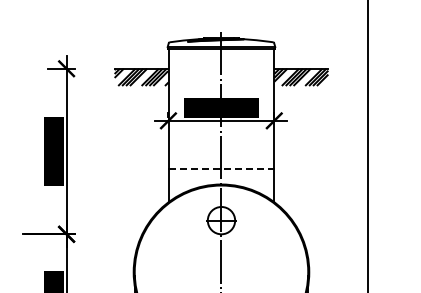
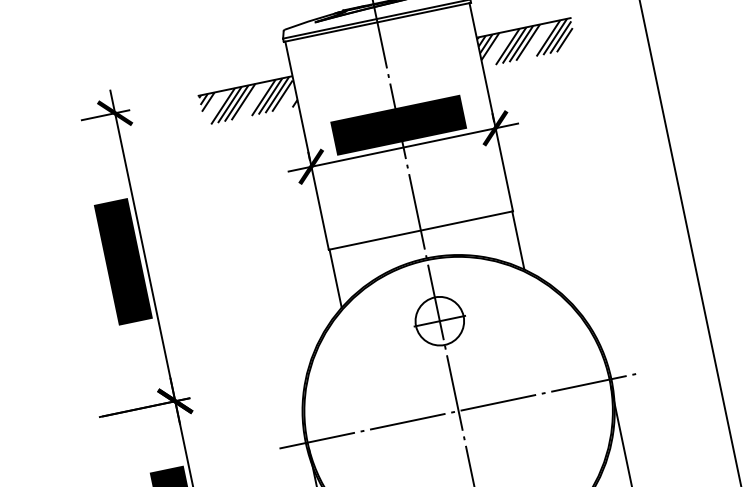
line: (221, 168) -> (420, 230), dashed -> solid
line: (221, 272) -> (458, 411), added

